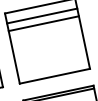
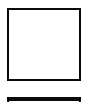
line: (41, 15) -> (43, 18), removed
line: (43, 23) -> (43, 26), removed

